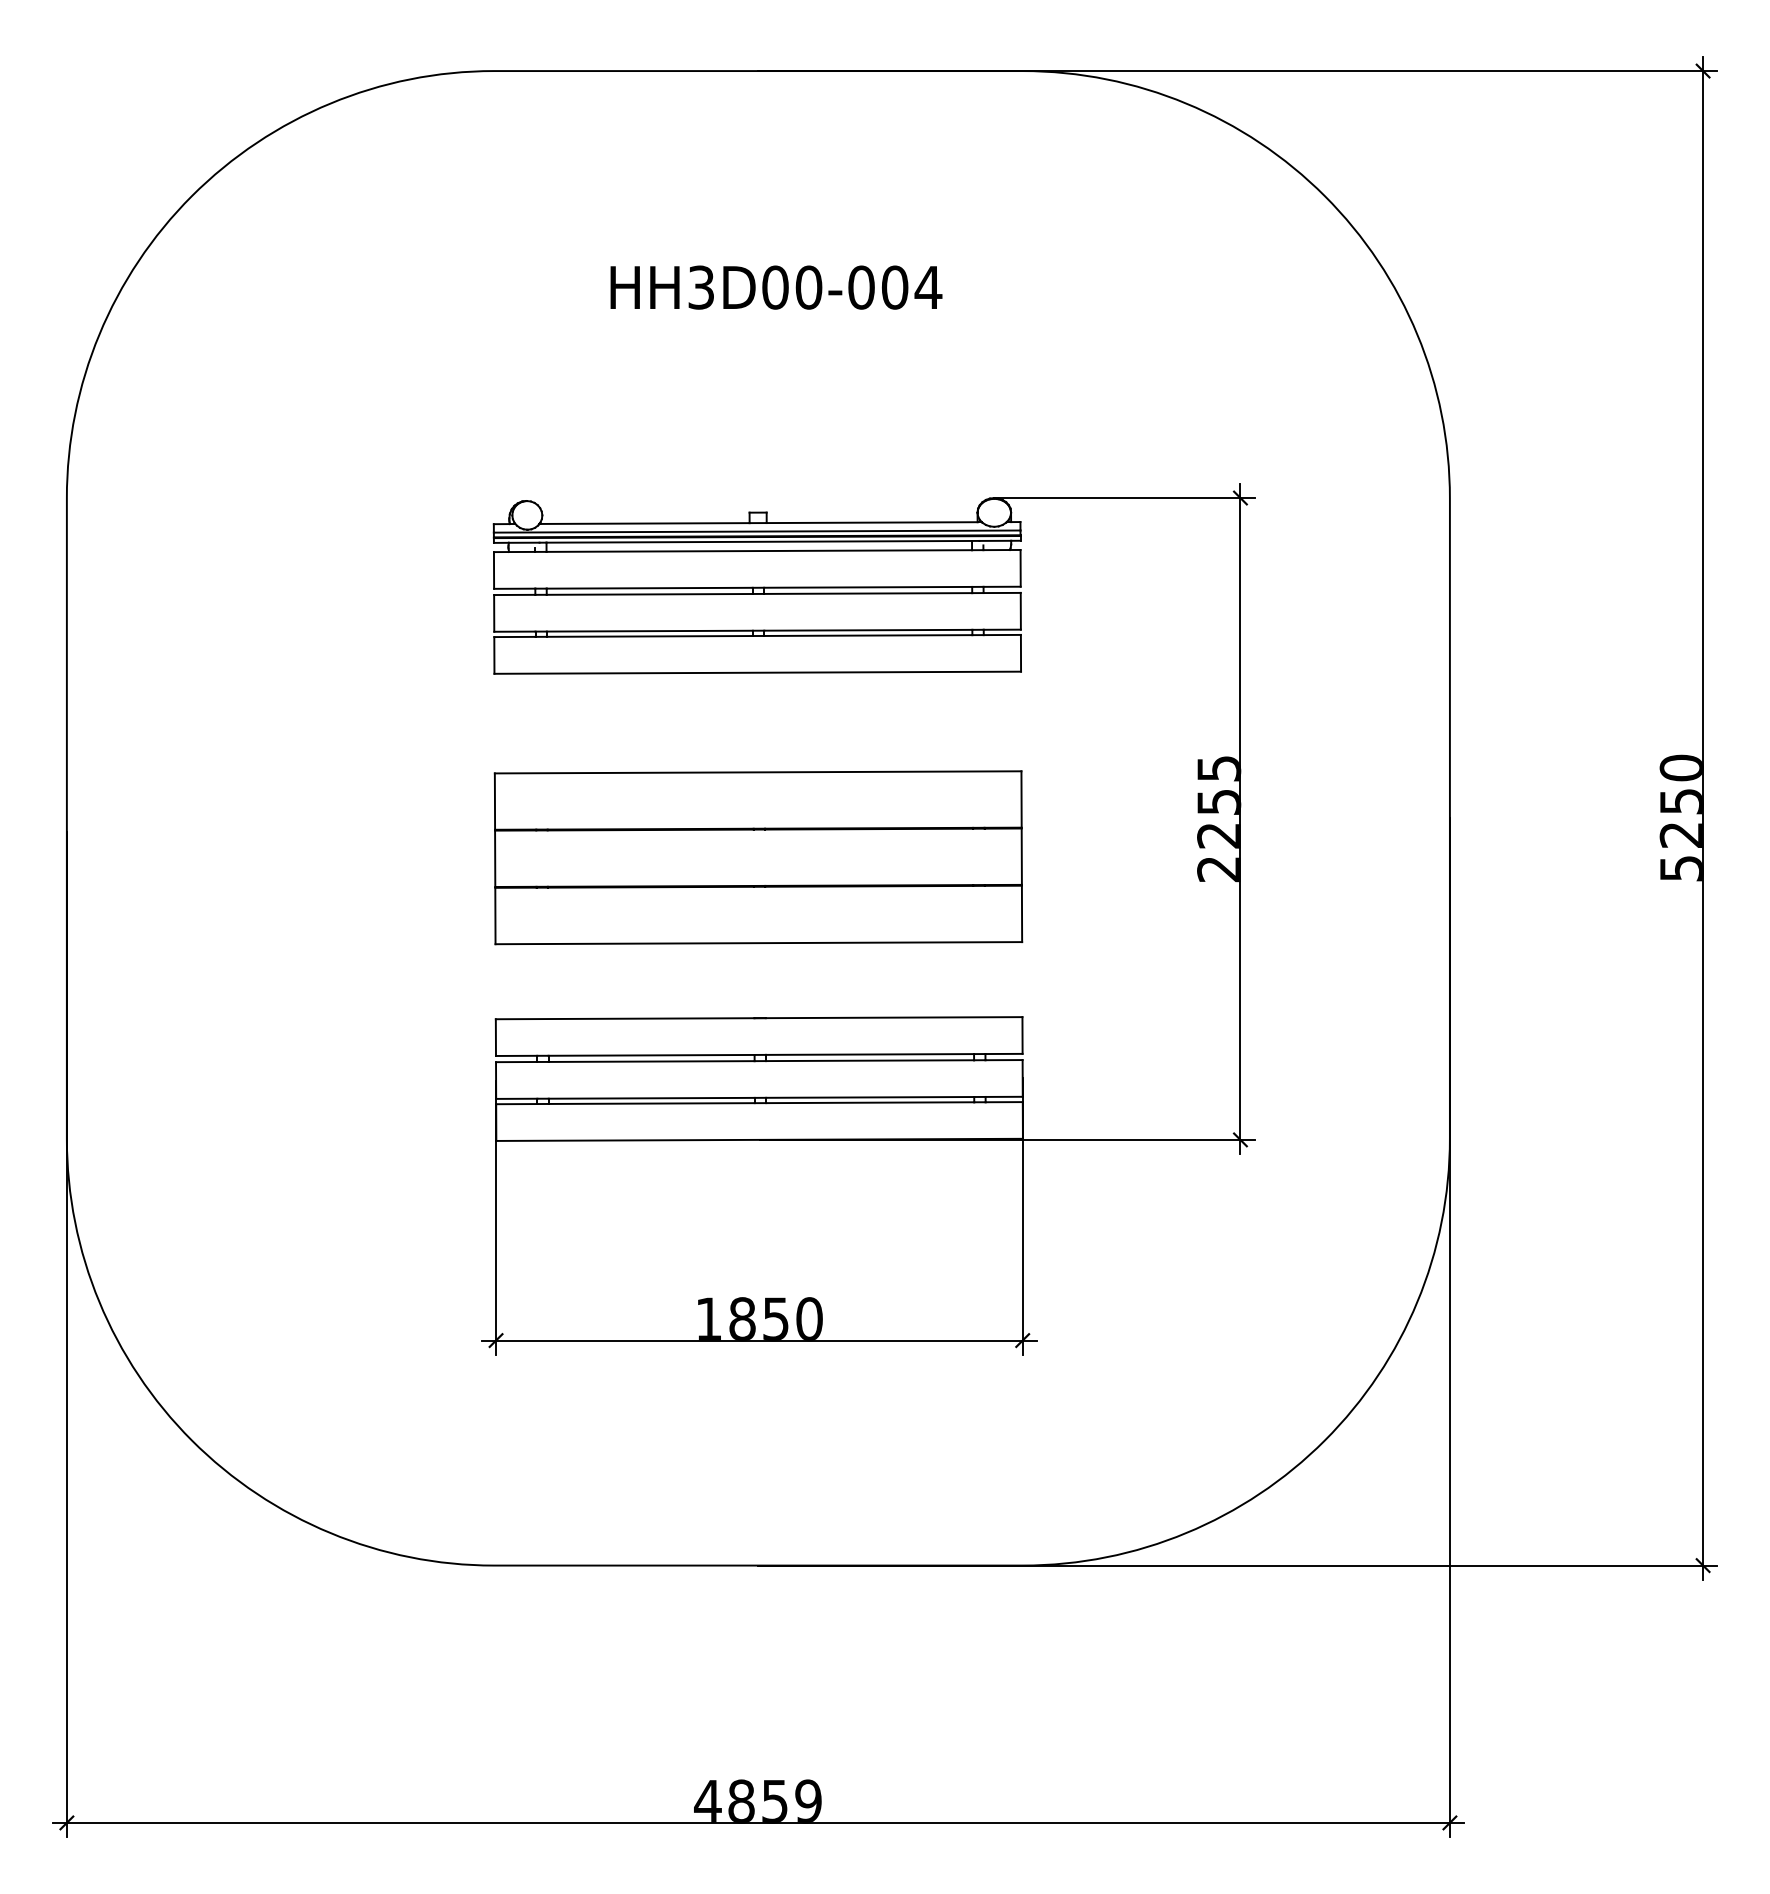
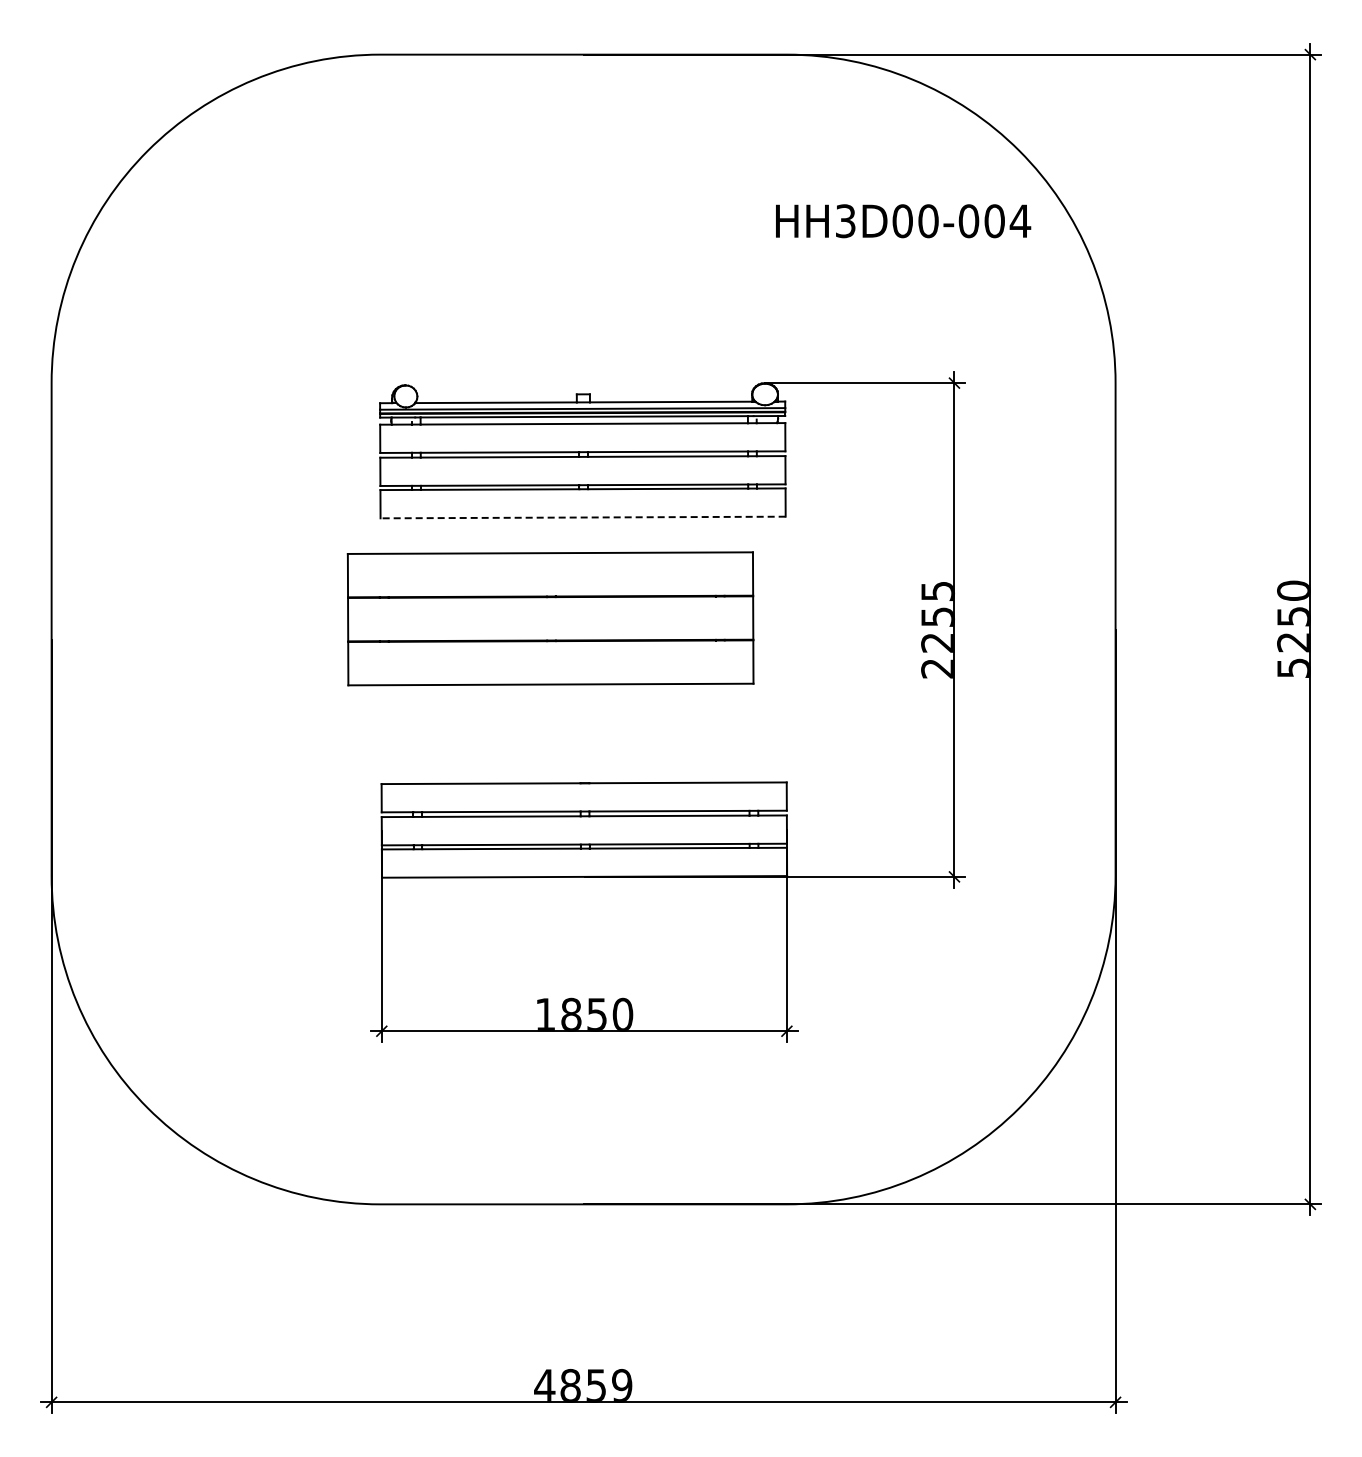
text: (776, 287) -> (903, 221), moved
line: (758, 672) -> (583, 517), solid -> dashed
part: (758, 857) -> (550, 618), moved

